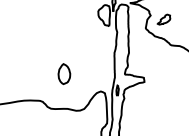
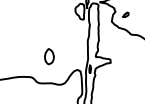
part: (163, 19) -> (125, 14), size x0.6

